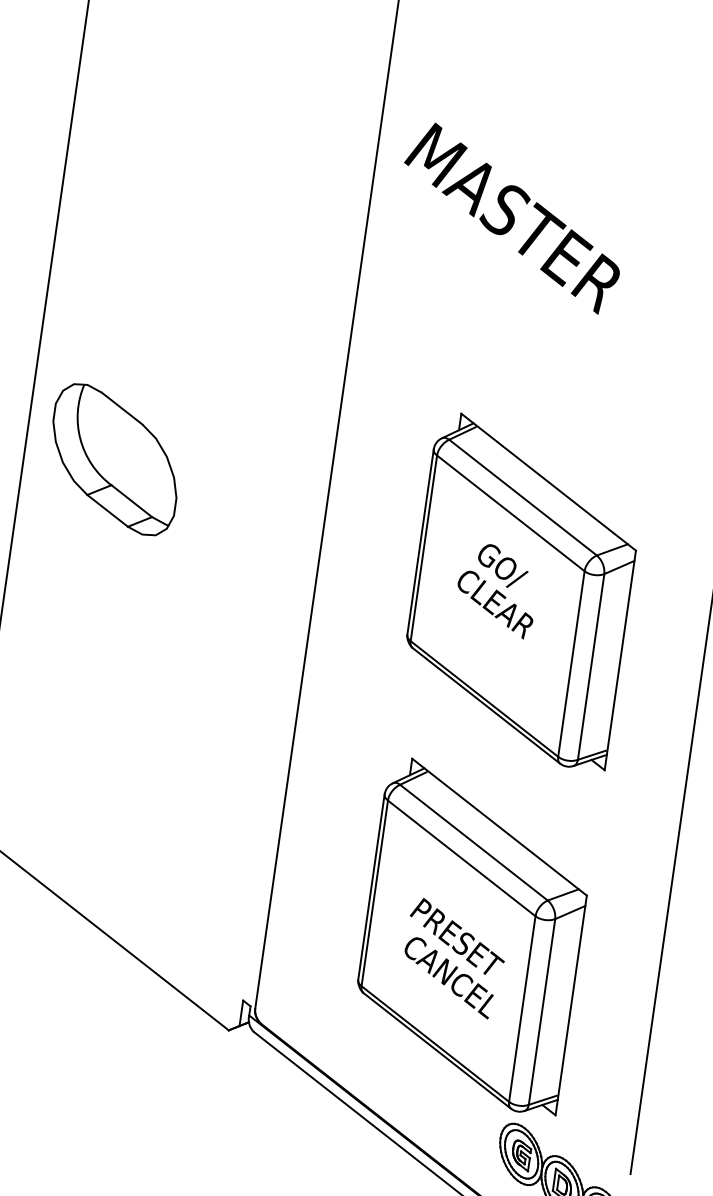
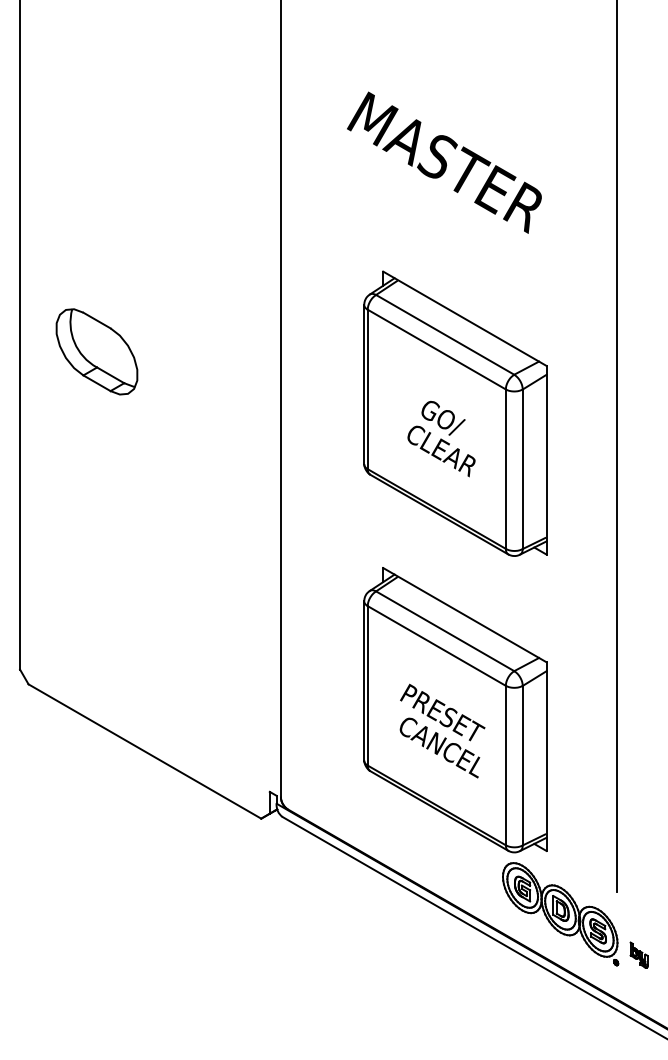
text: (512, 217) -> (444, 162), moved
part: (114, 459) -> (96, 351), size x0.71
text: (497, 590) -> (441, 439), moved

